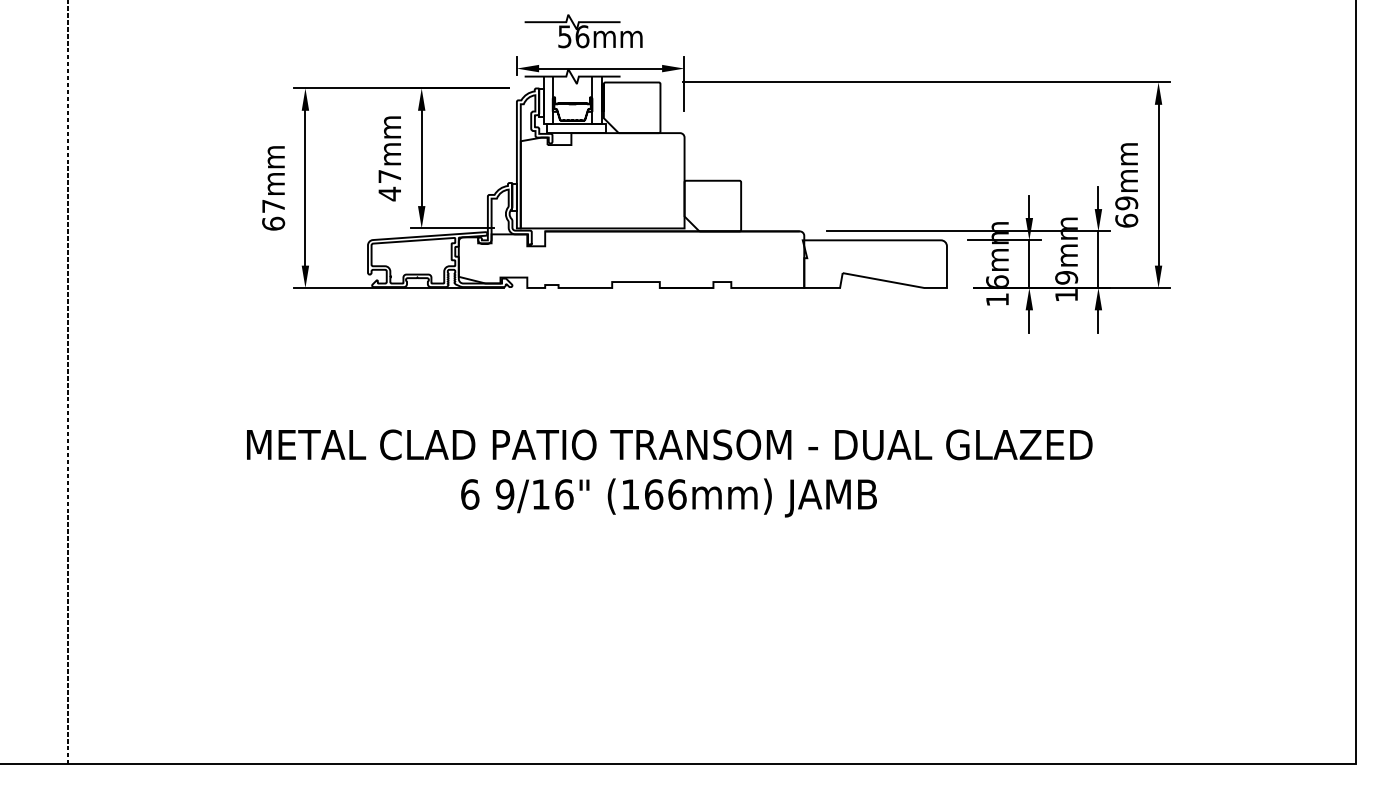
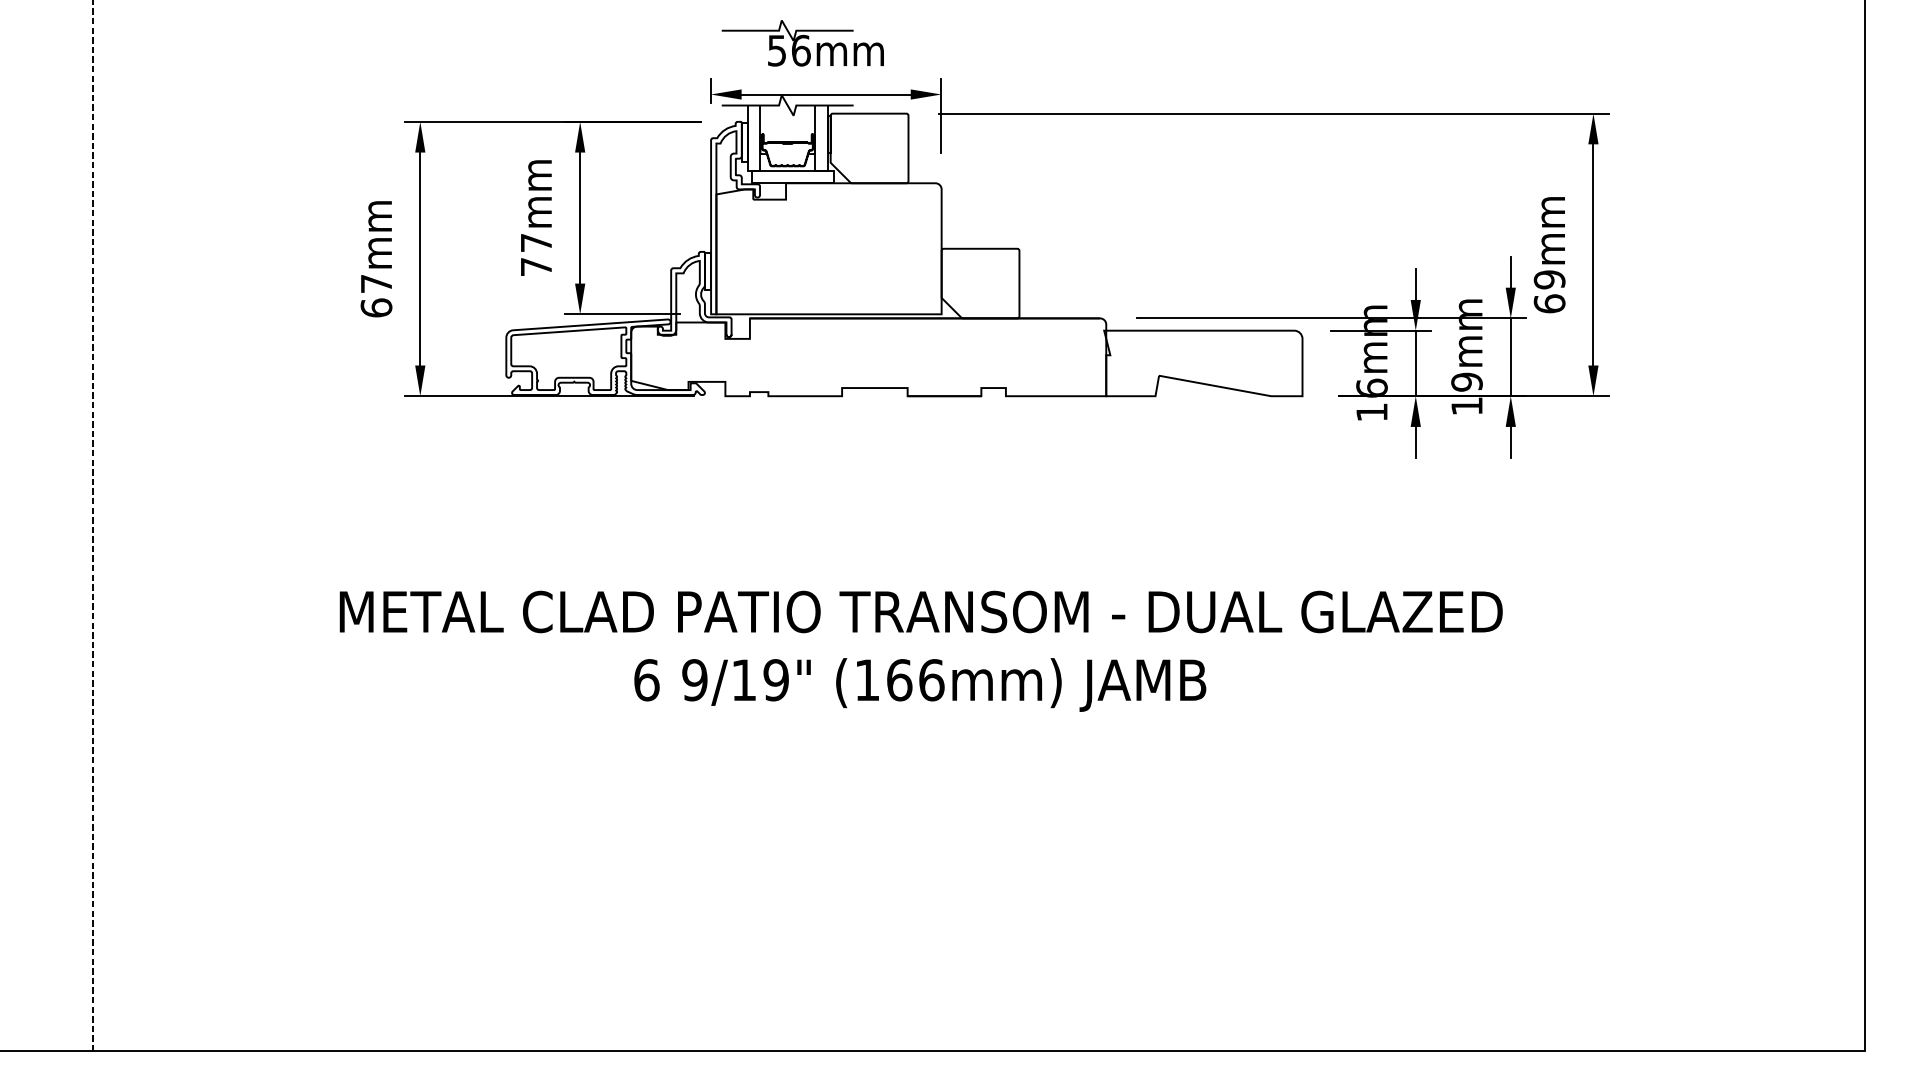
text: (389, 194) -> (536, 267), 47mm -> 77mm
text: (564, 494) -> (776, 680), 9/16" -> 9/19"

